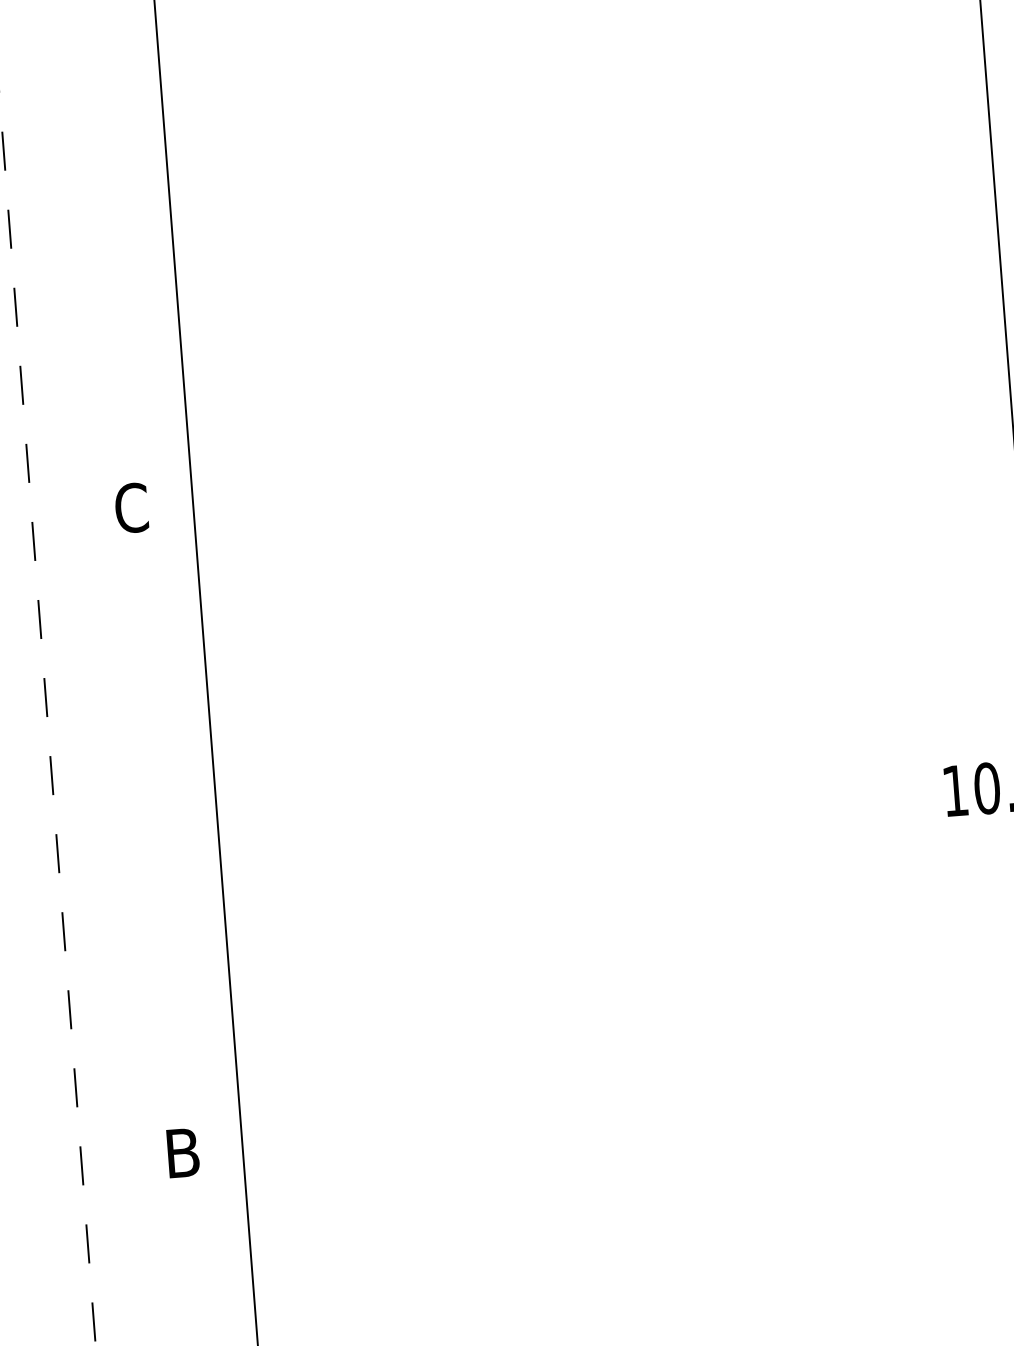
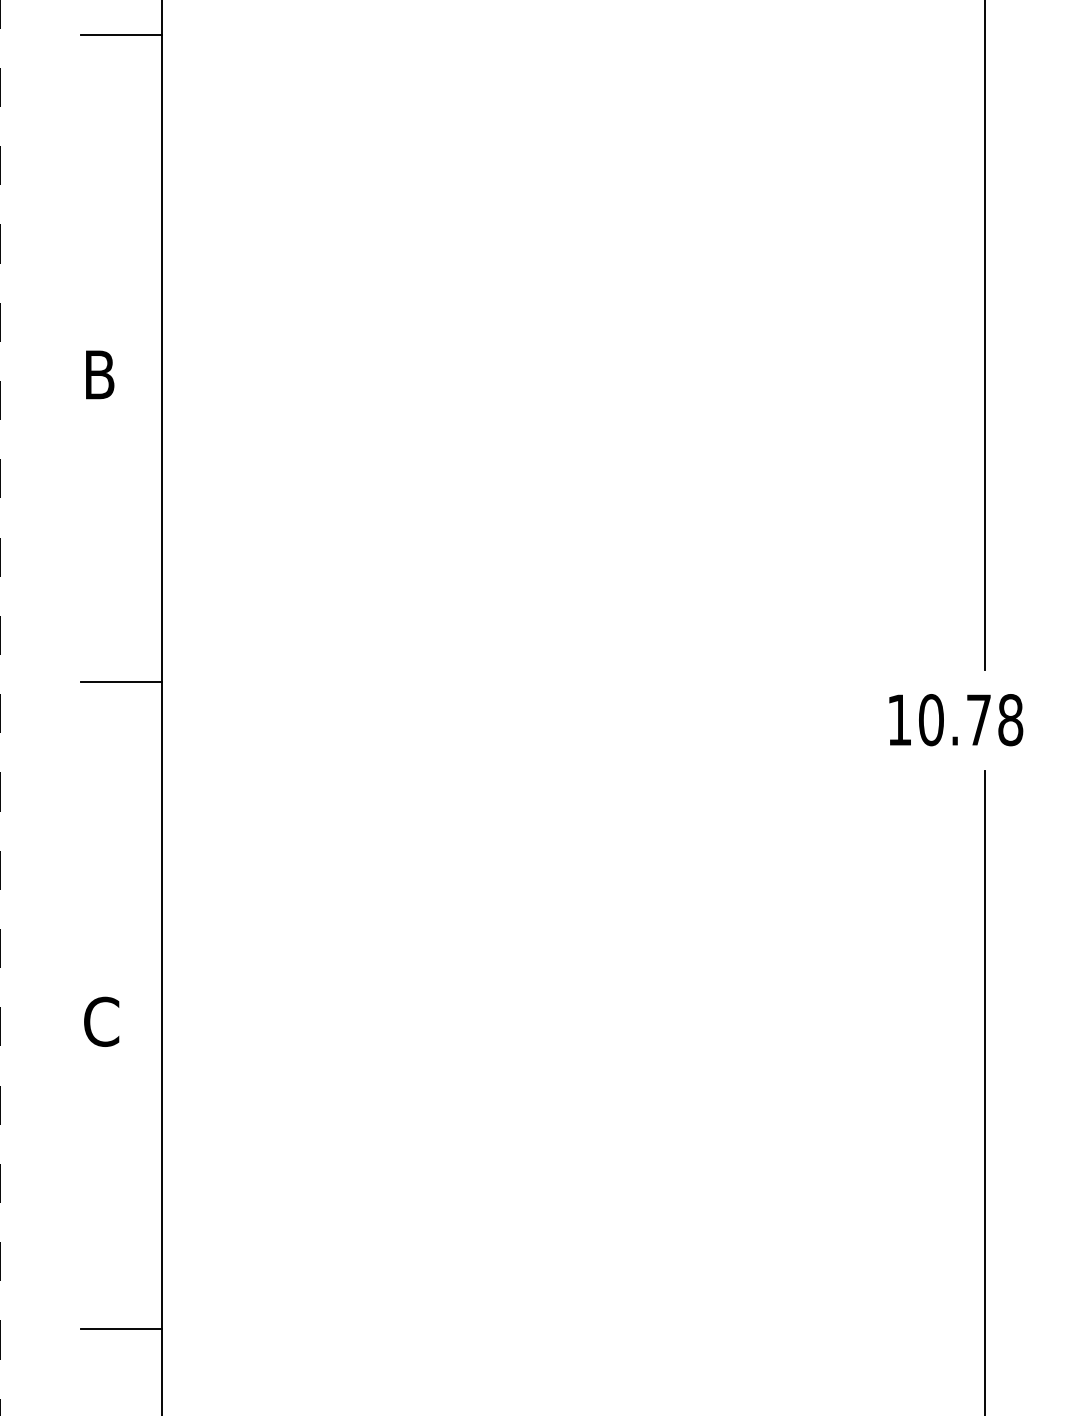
line: (126, 168) -> (120, 35), added
text: (131, 507) -> (99, 374), C -> B
line: (175, 813) -> (120, 682), added
text: (182, 1152) -> (101, 1021), B -> C

